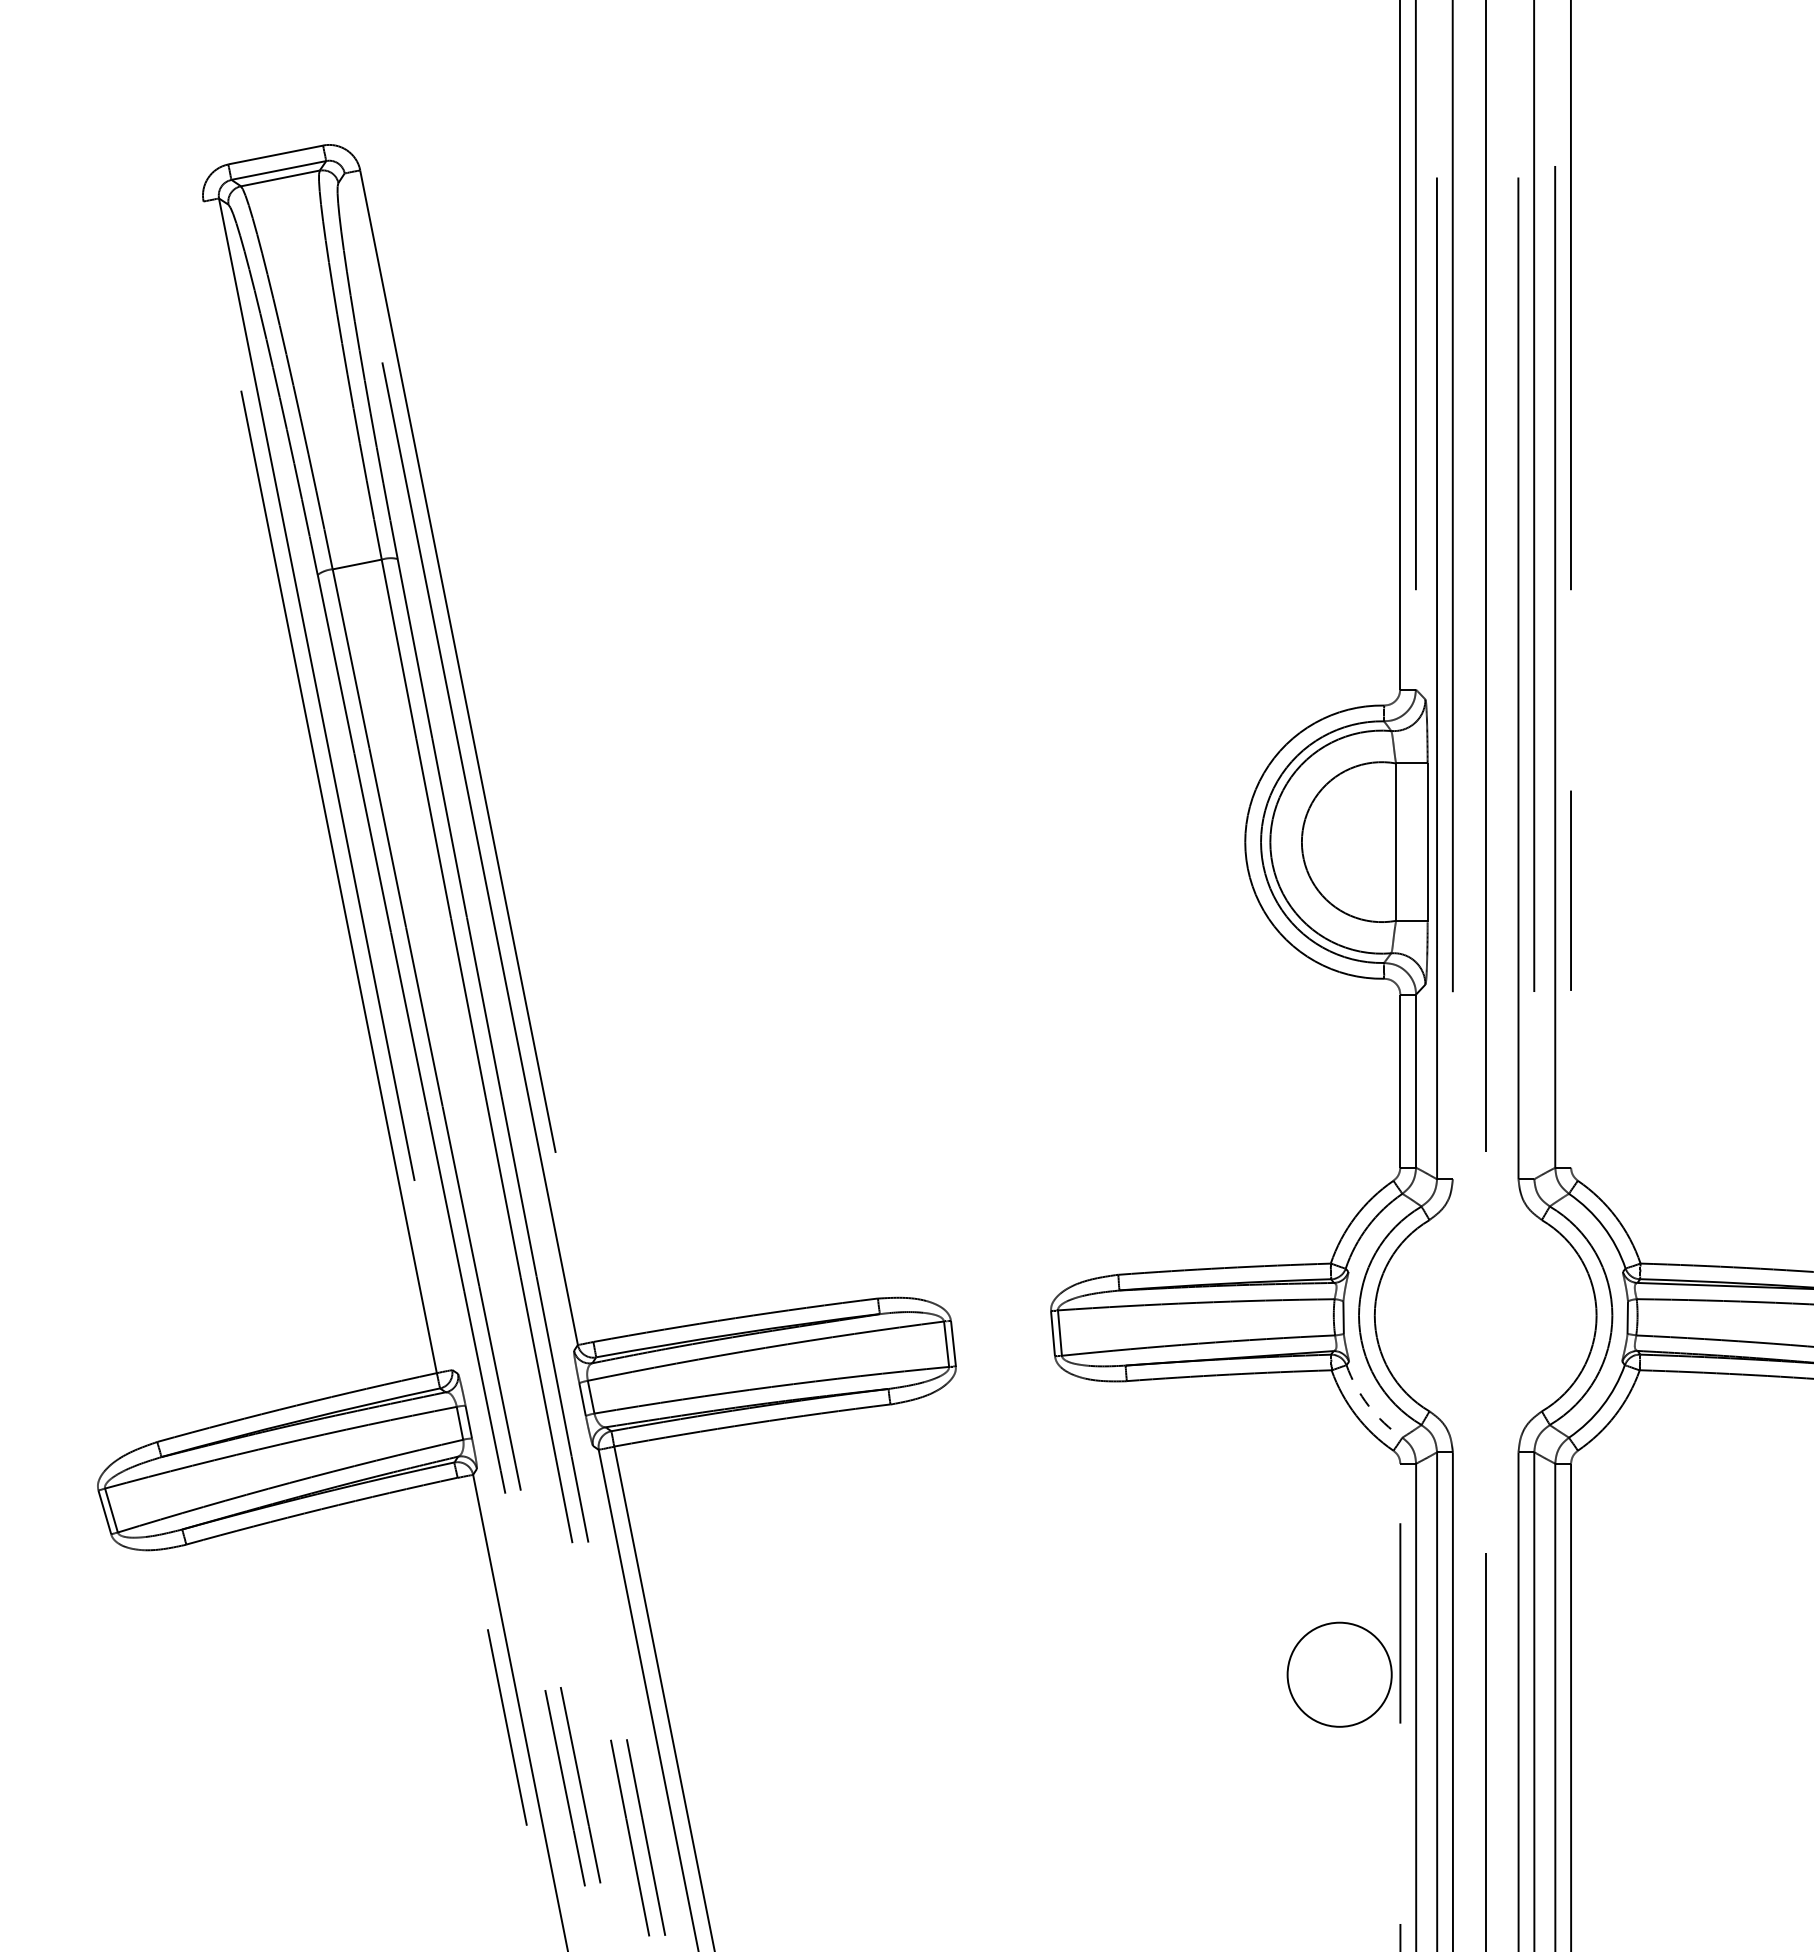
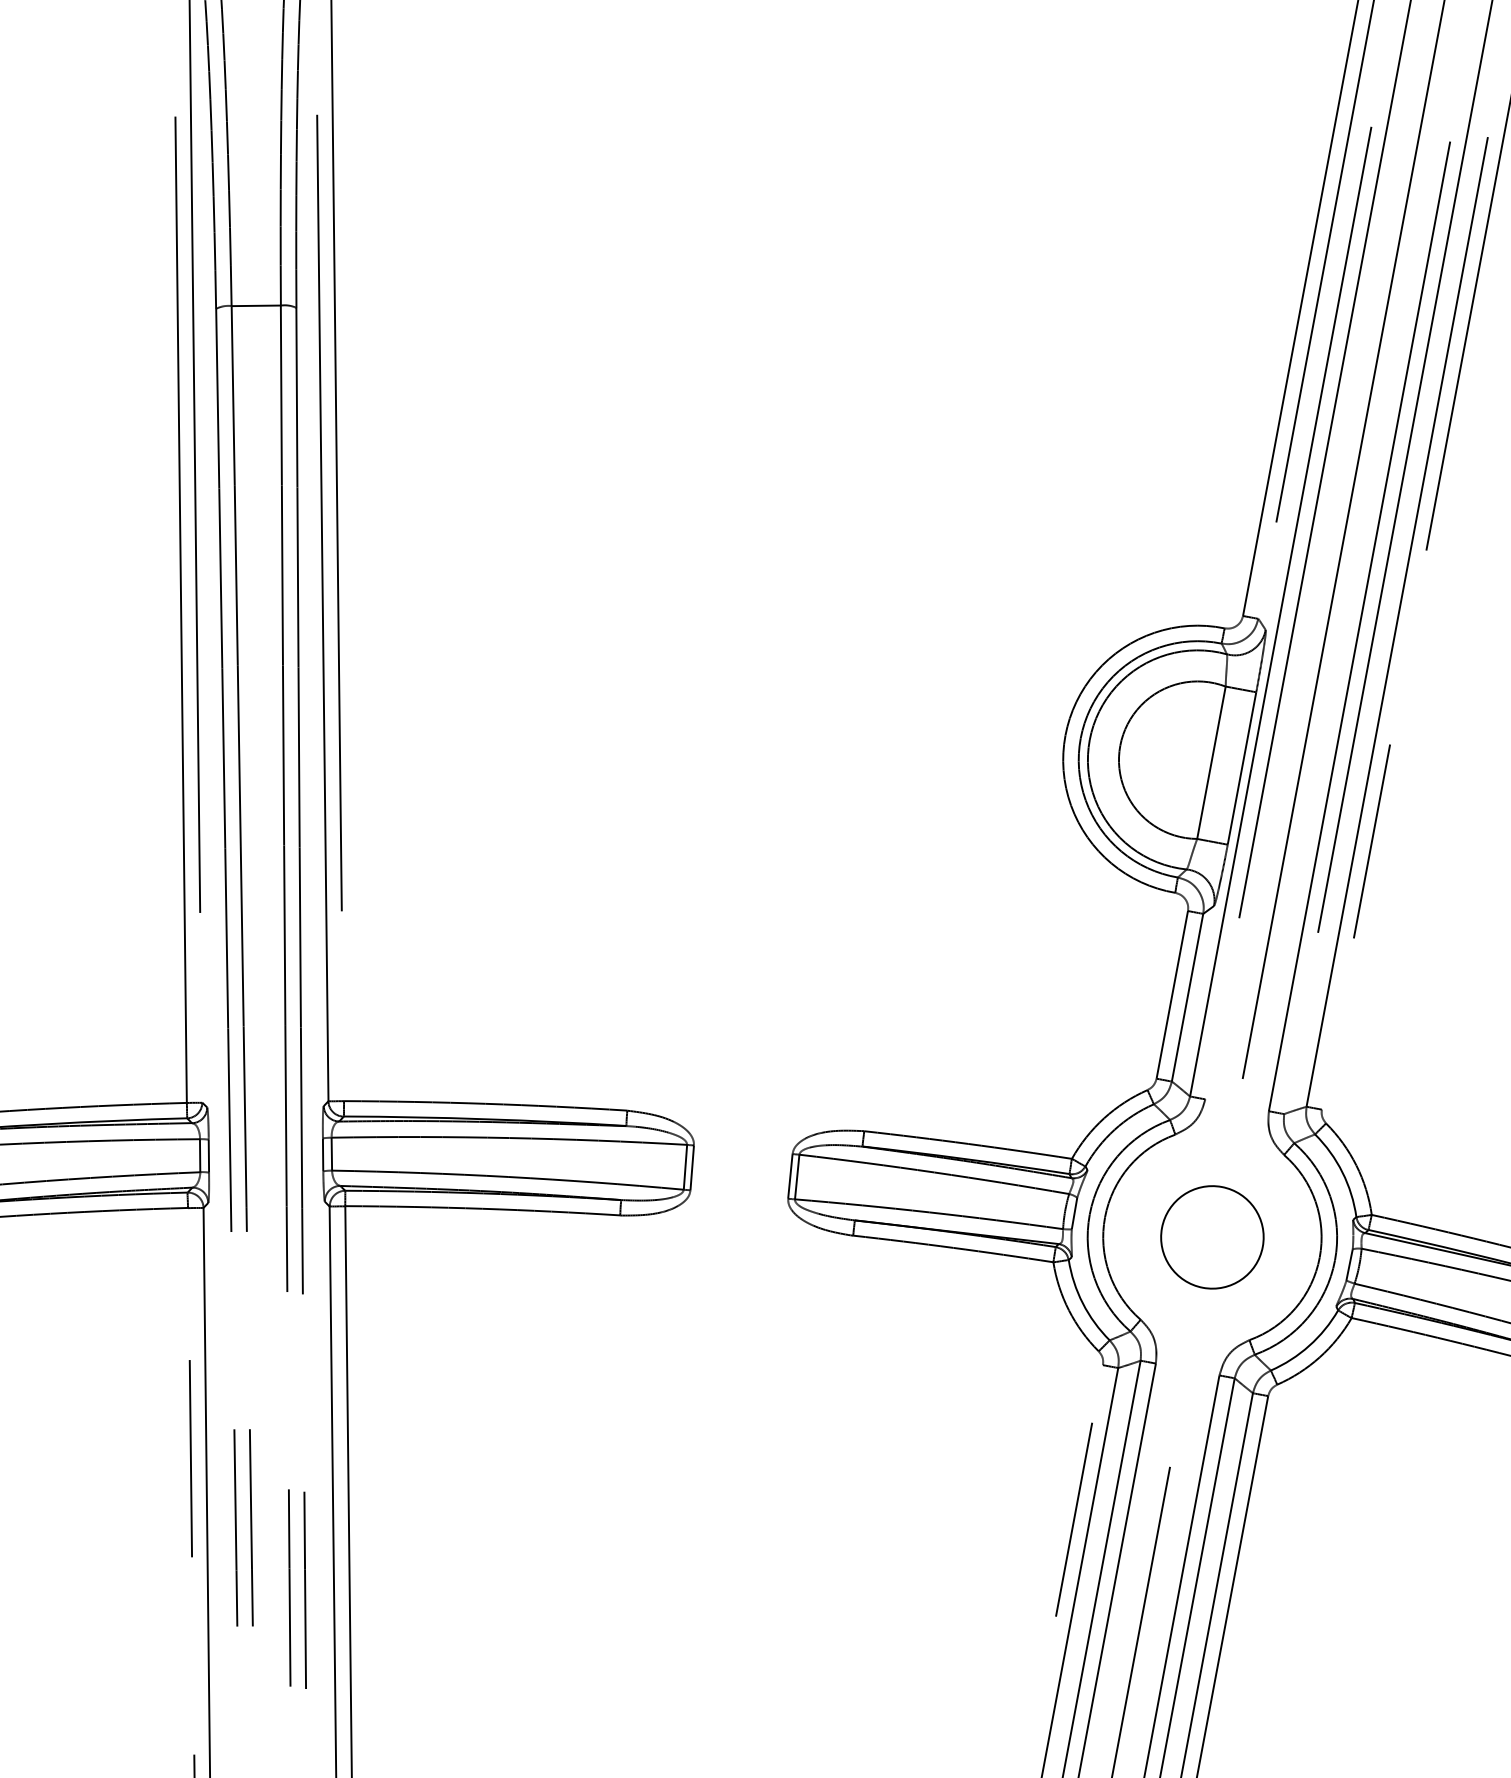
arc: (1368, 1405) -> (1082, 1303), dashed -> solid
circle: (1339, 1674) -> (1212, 1237), moved

